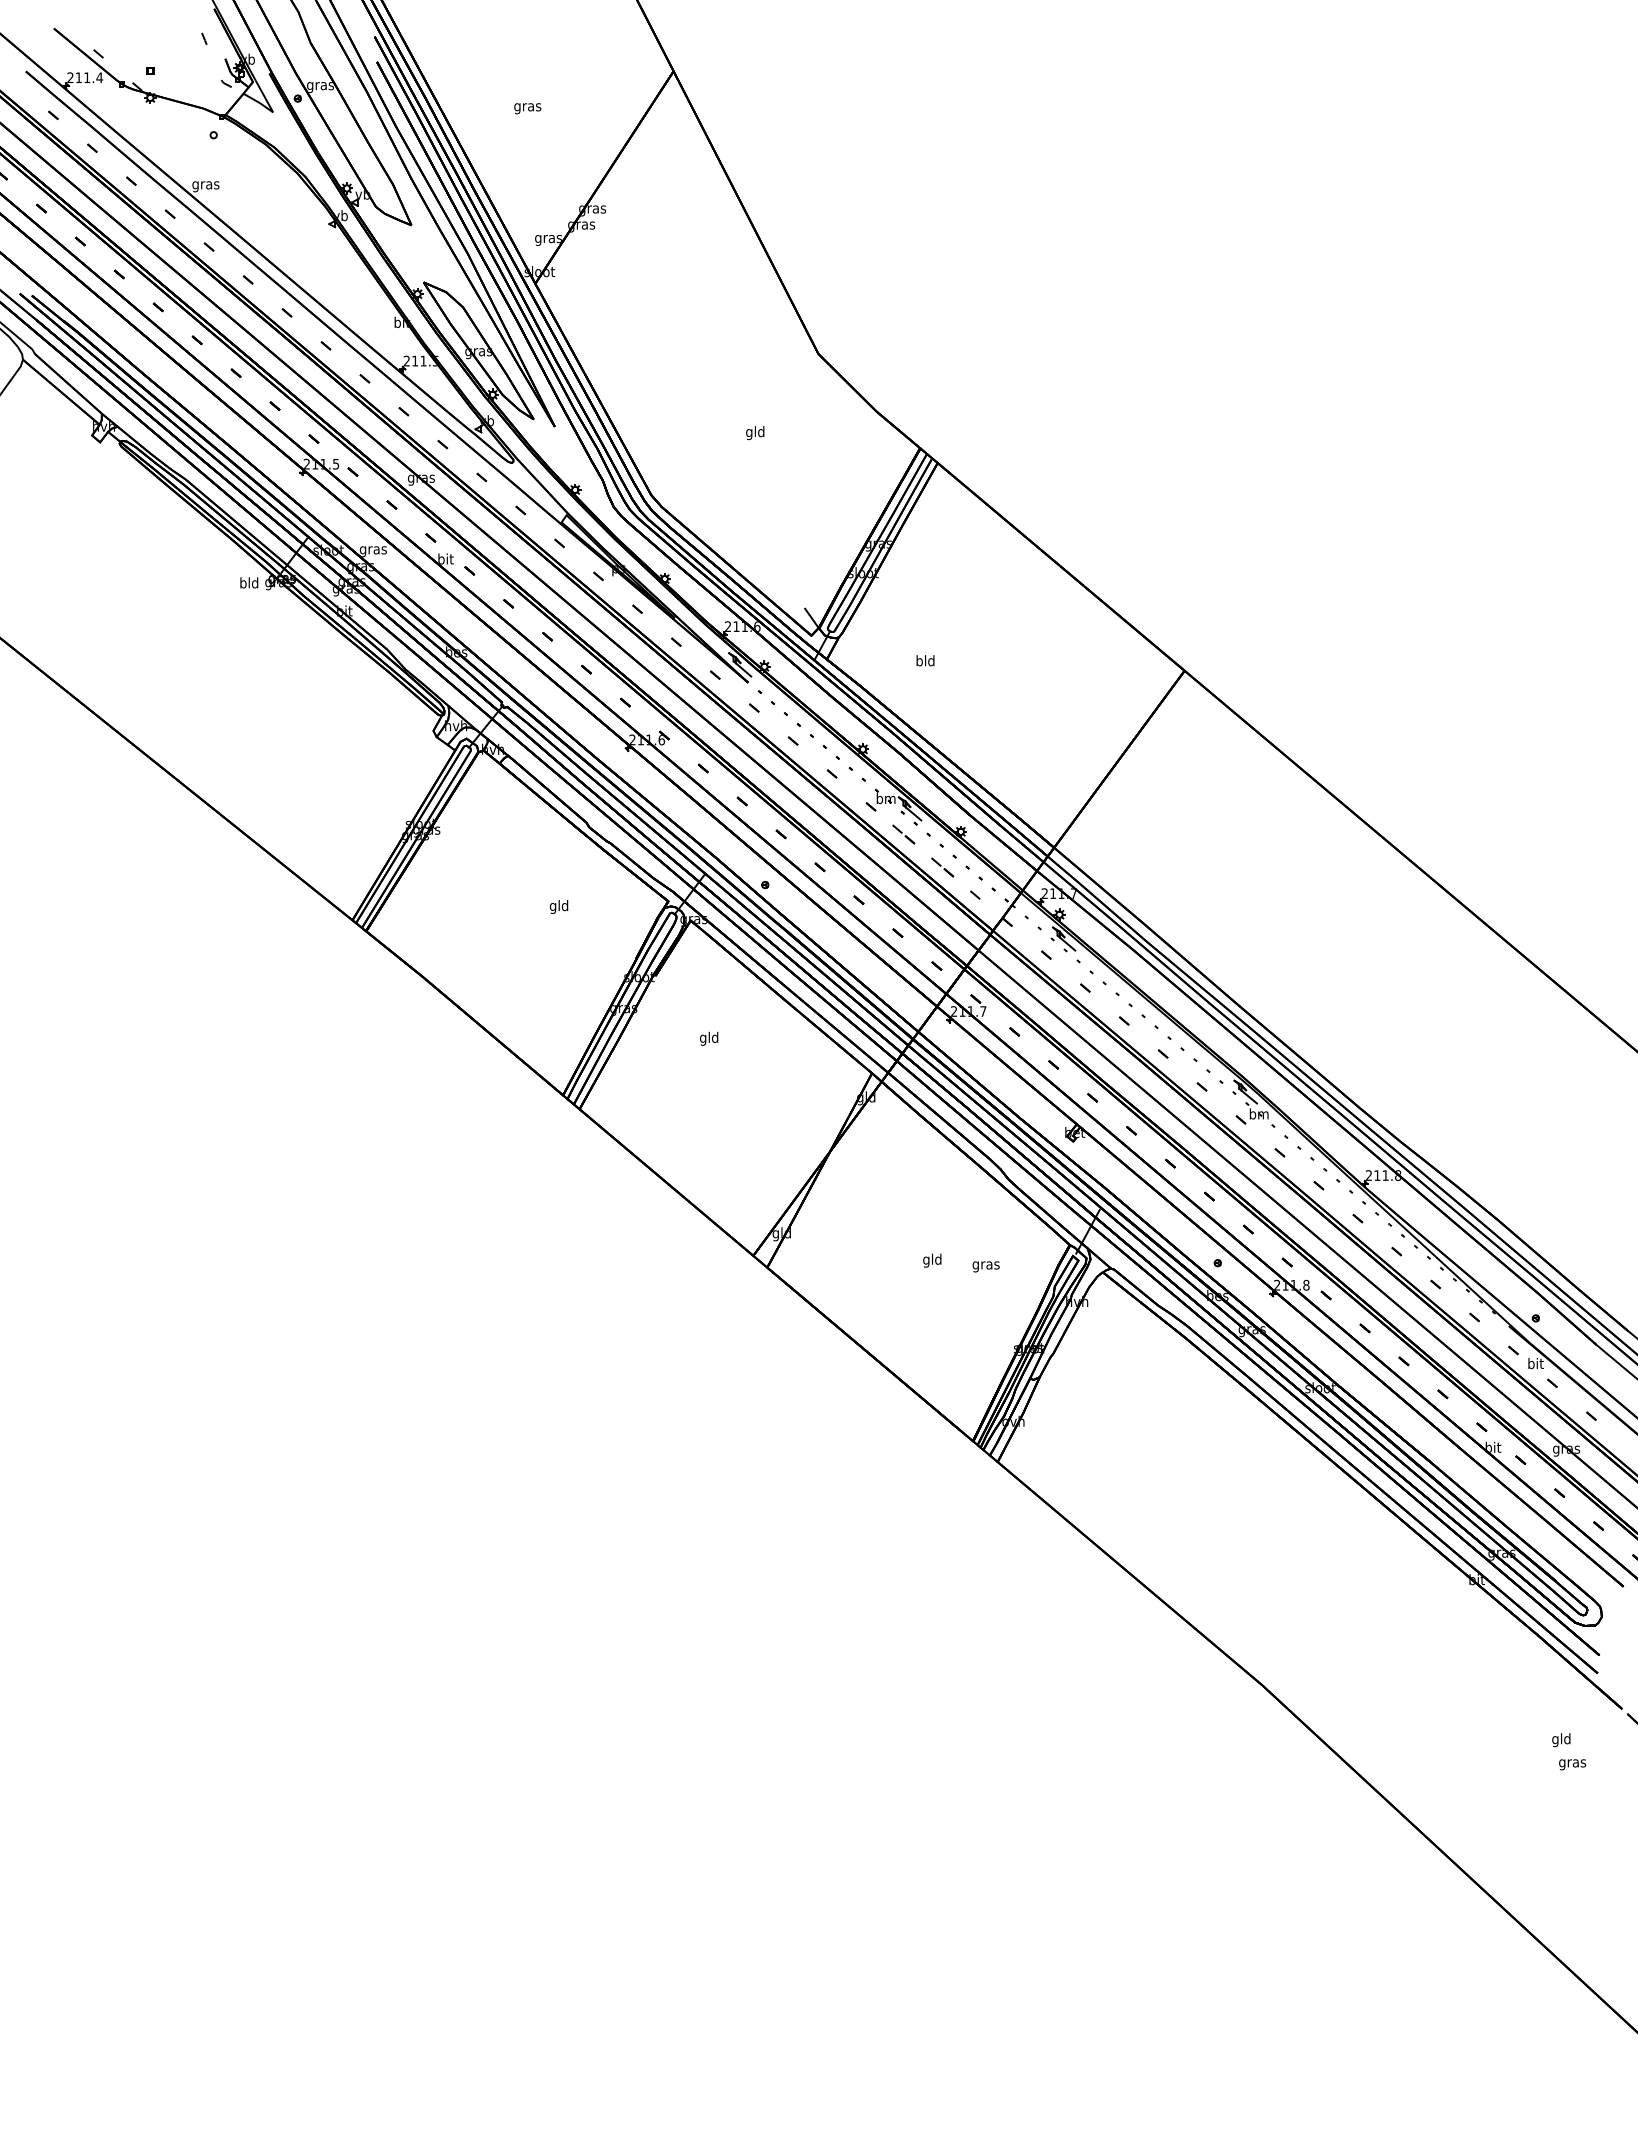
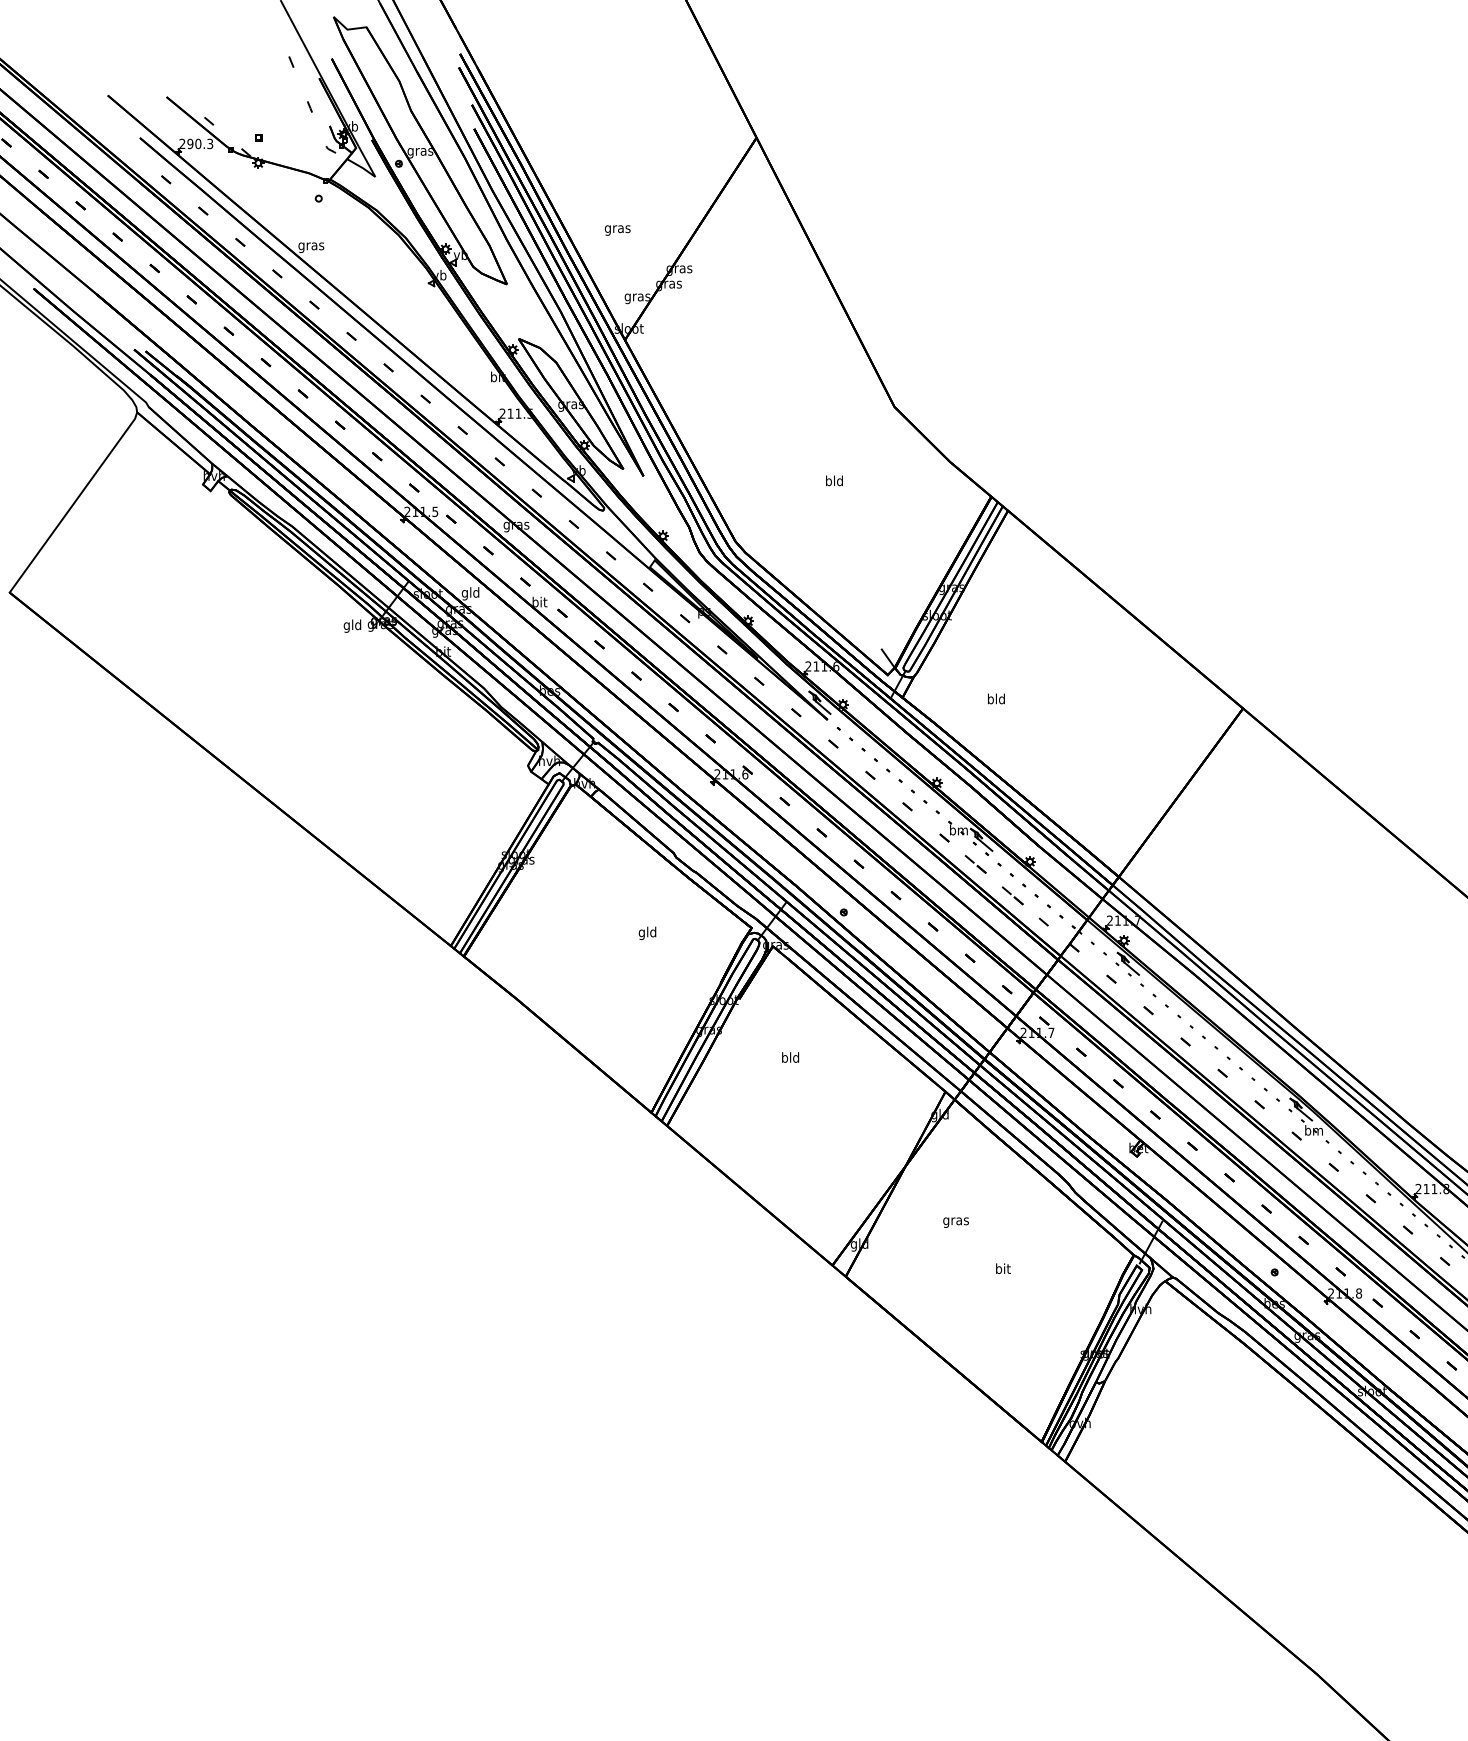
text: (89, 77) -> (200, 143), 211.4 -> 290.3
text: (527, 108) -> (617, 230), moved
text: (749, 433) -> (828, 482), gld -> bld
text: (372, 550) -> (469, 594), gras -> gld
text: (243, 584) -> (347, 626), bld -> gld
text: (703, 1038) -> (785, 1058), gld -> bld
text: (932, 1260) -> (1003, 1269), gld -> bit
text: (985, 1266) -> (955, 1222), moved

